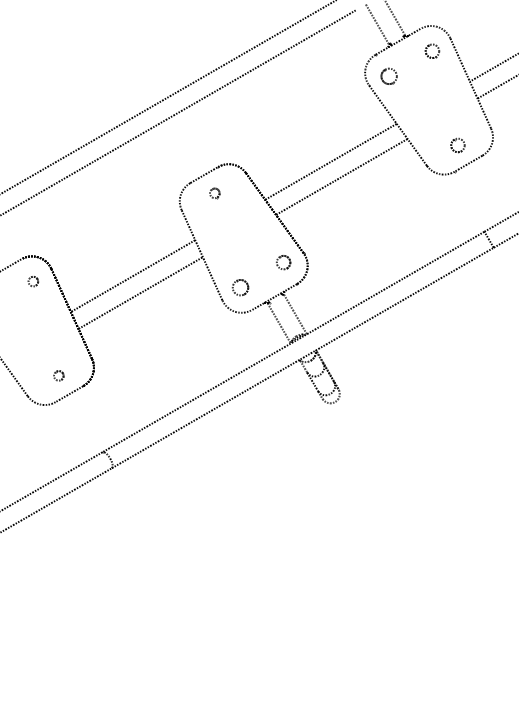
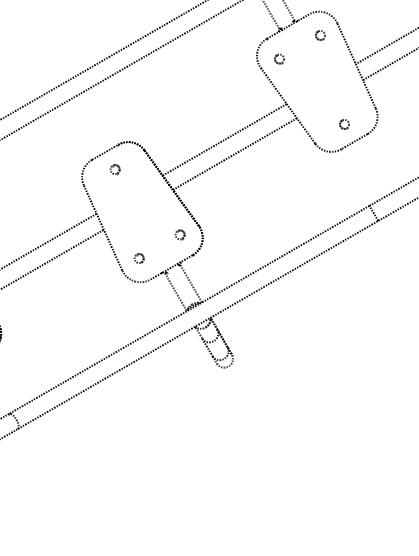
part: (432, 50) -> (320, 34), size x0.71
part: (388, 75) -> (278, 58), size x0.62
part: (457, 145) -> (344, 124), size x0.71
part: (283, 262) -> (179, 234), size x0.71
part: (239, 287) -> (138, 258), size x0.62

